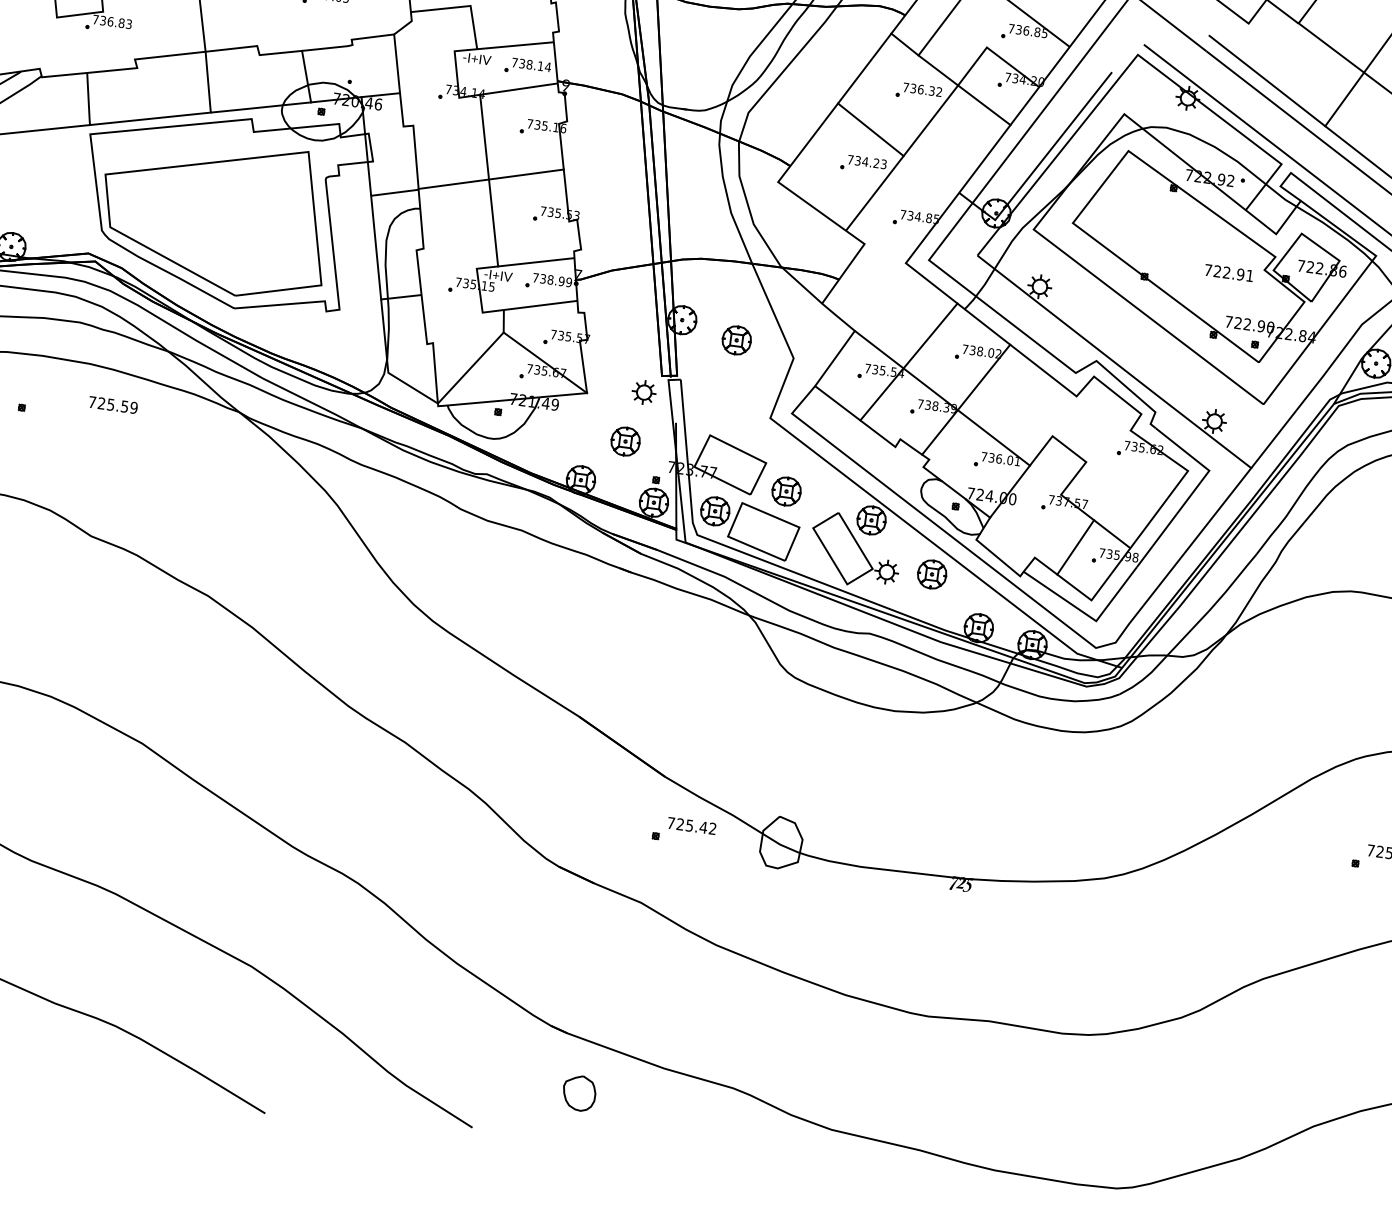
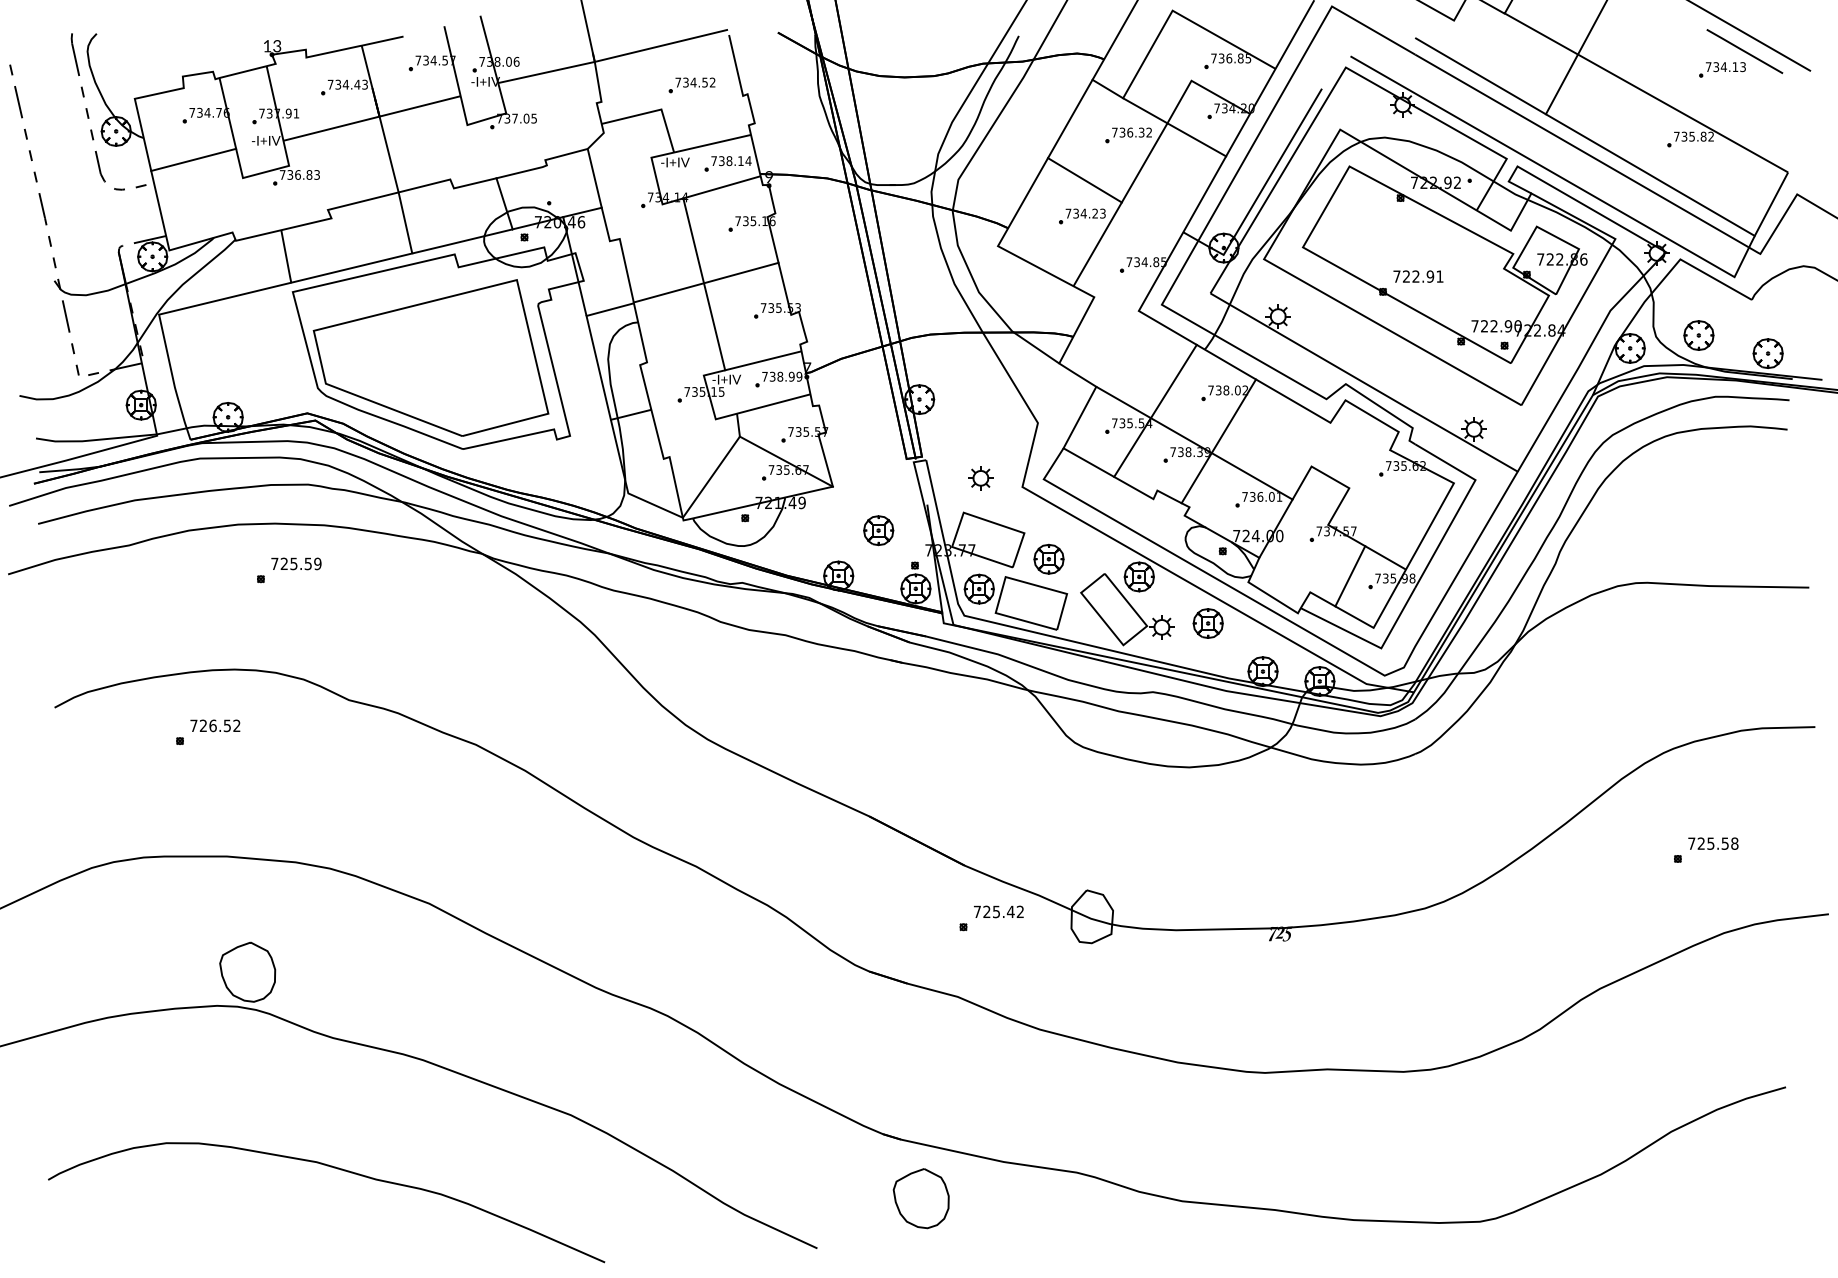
text: (1229, 272) -> (1418, 276), moved
part: (736, 340) -> (977, 412), removed
part: (643, 392) -> (980, 478), moved
text: (113, 404) -> (296, 563), moved
part: (578, 1092) -> (920, 1198), size x1.67

